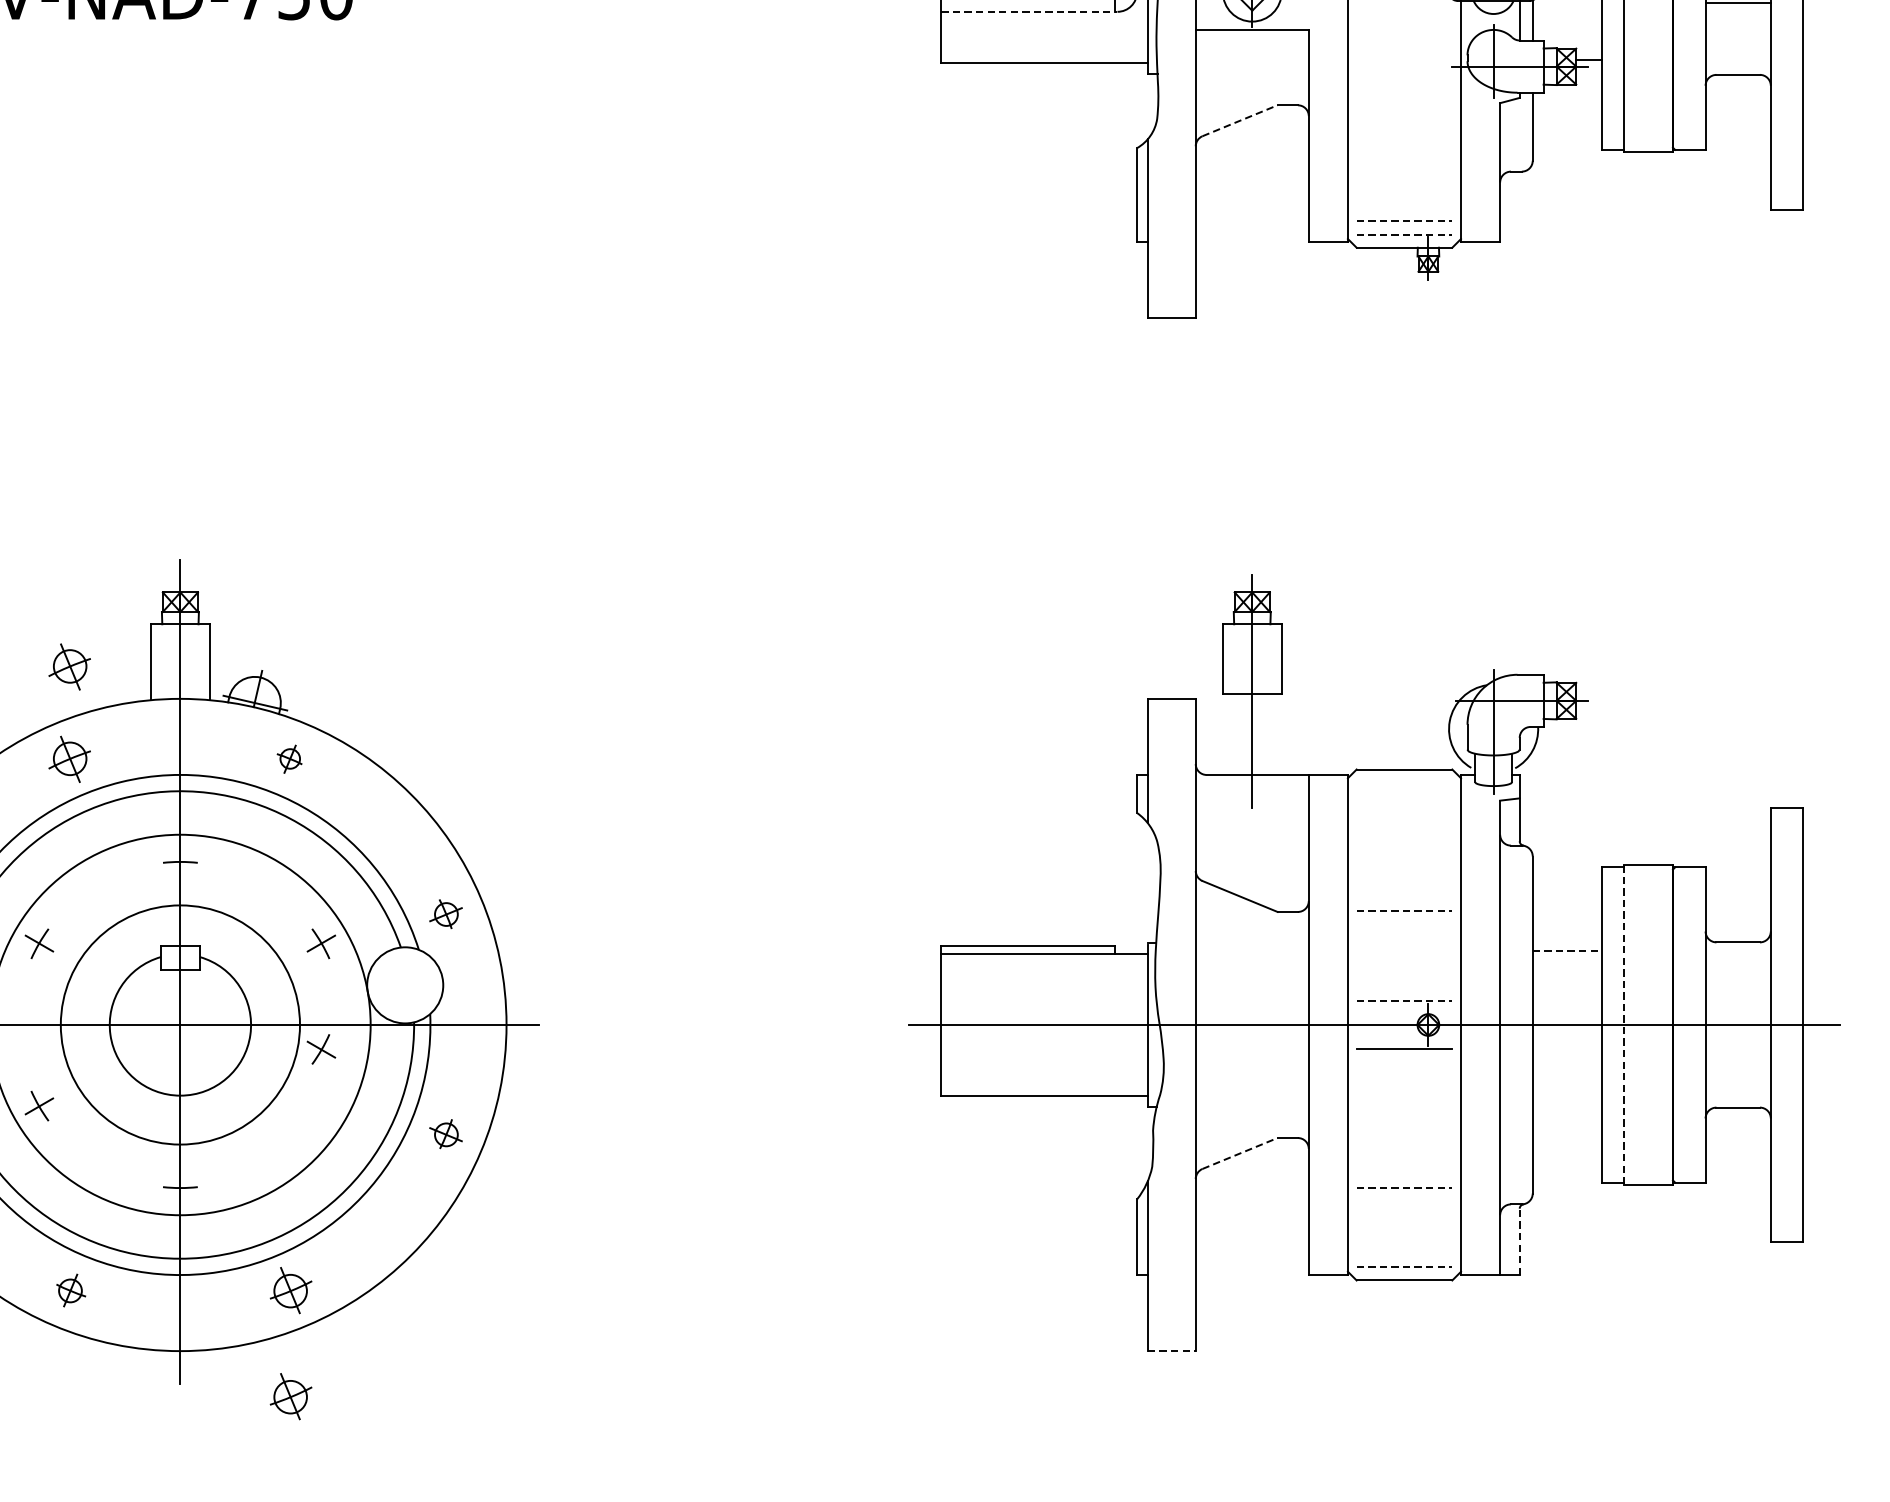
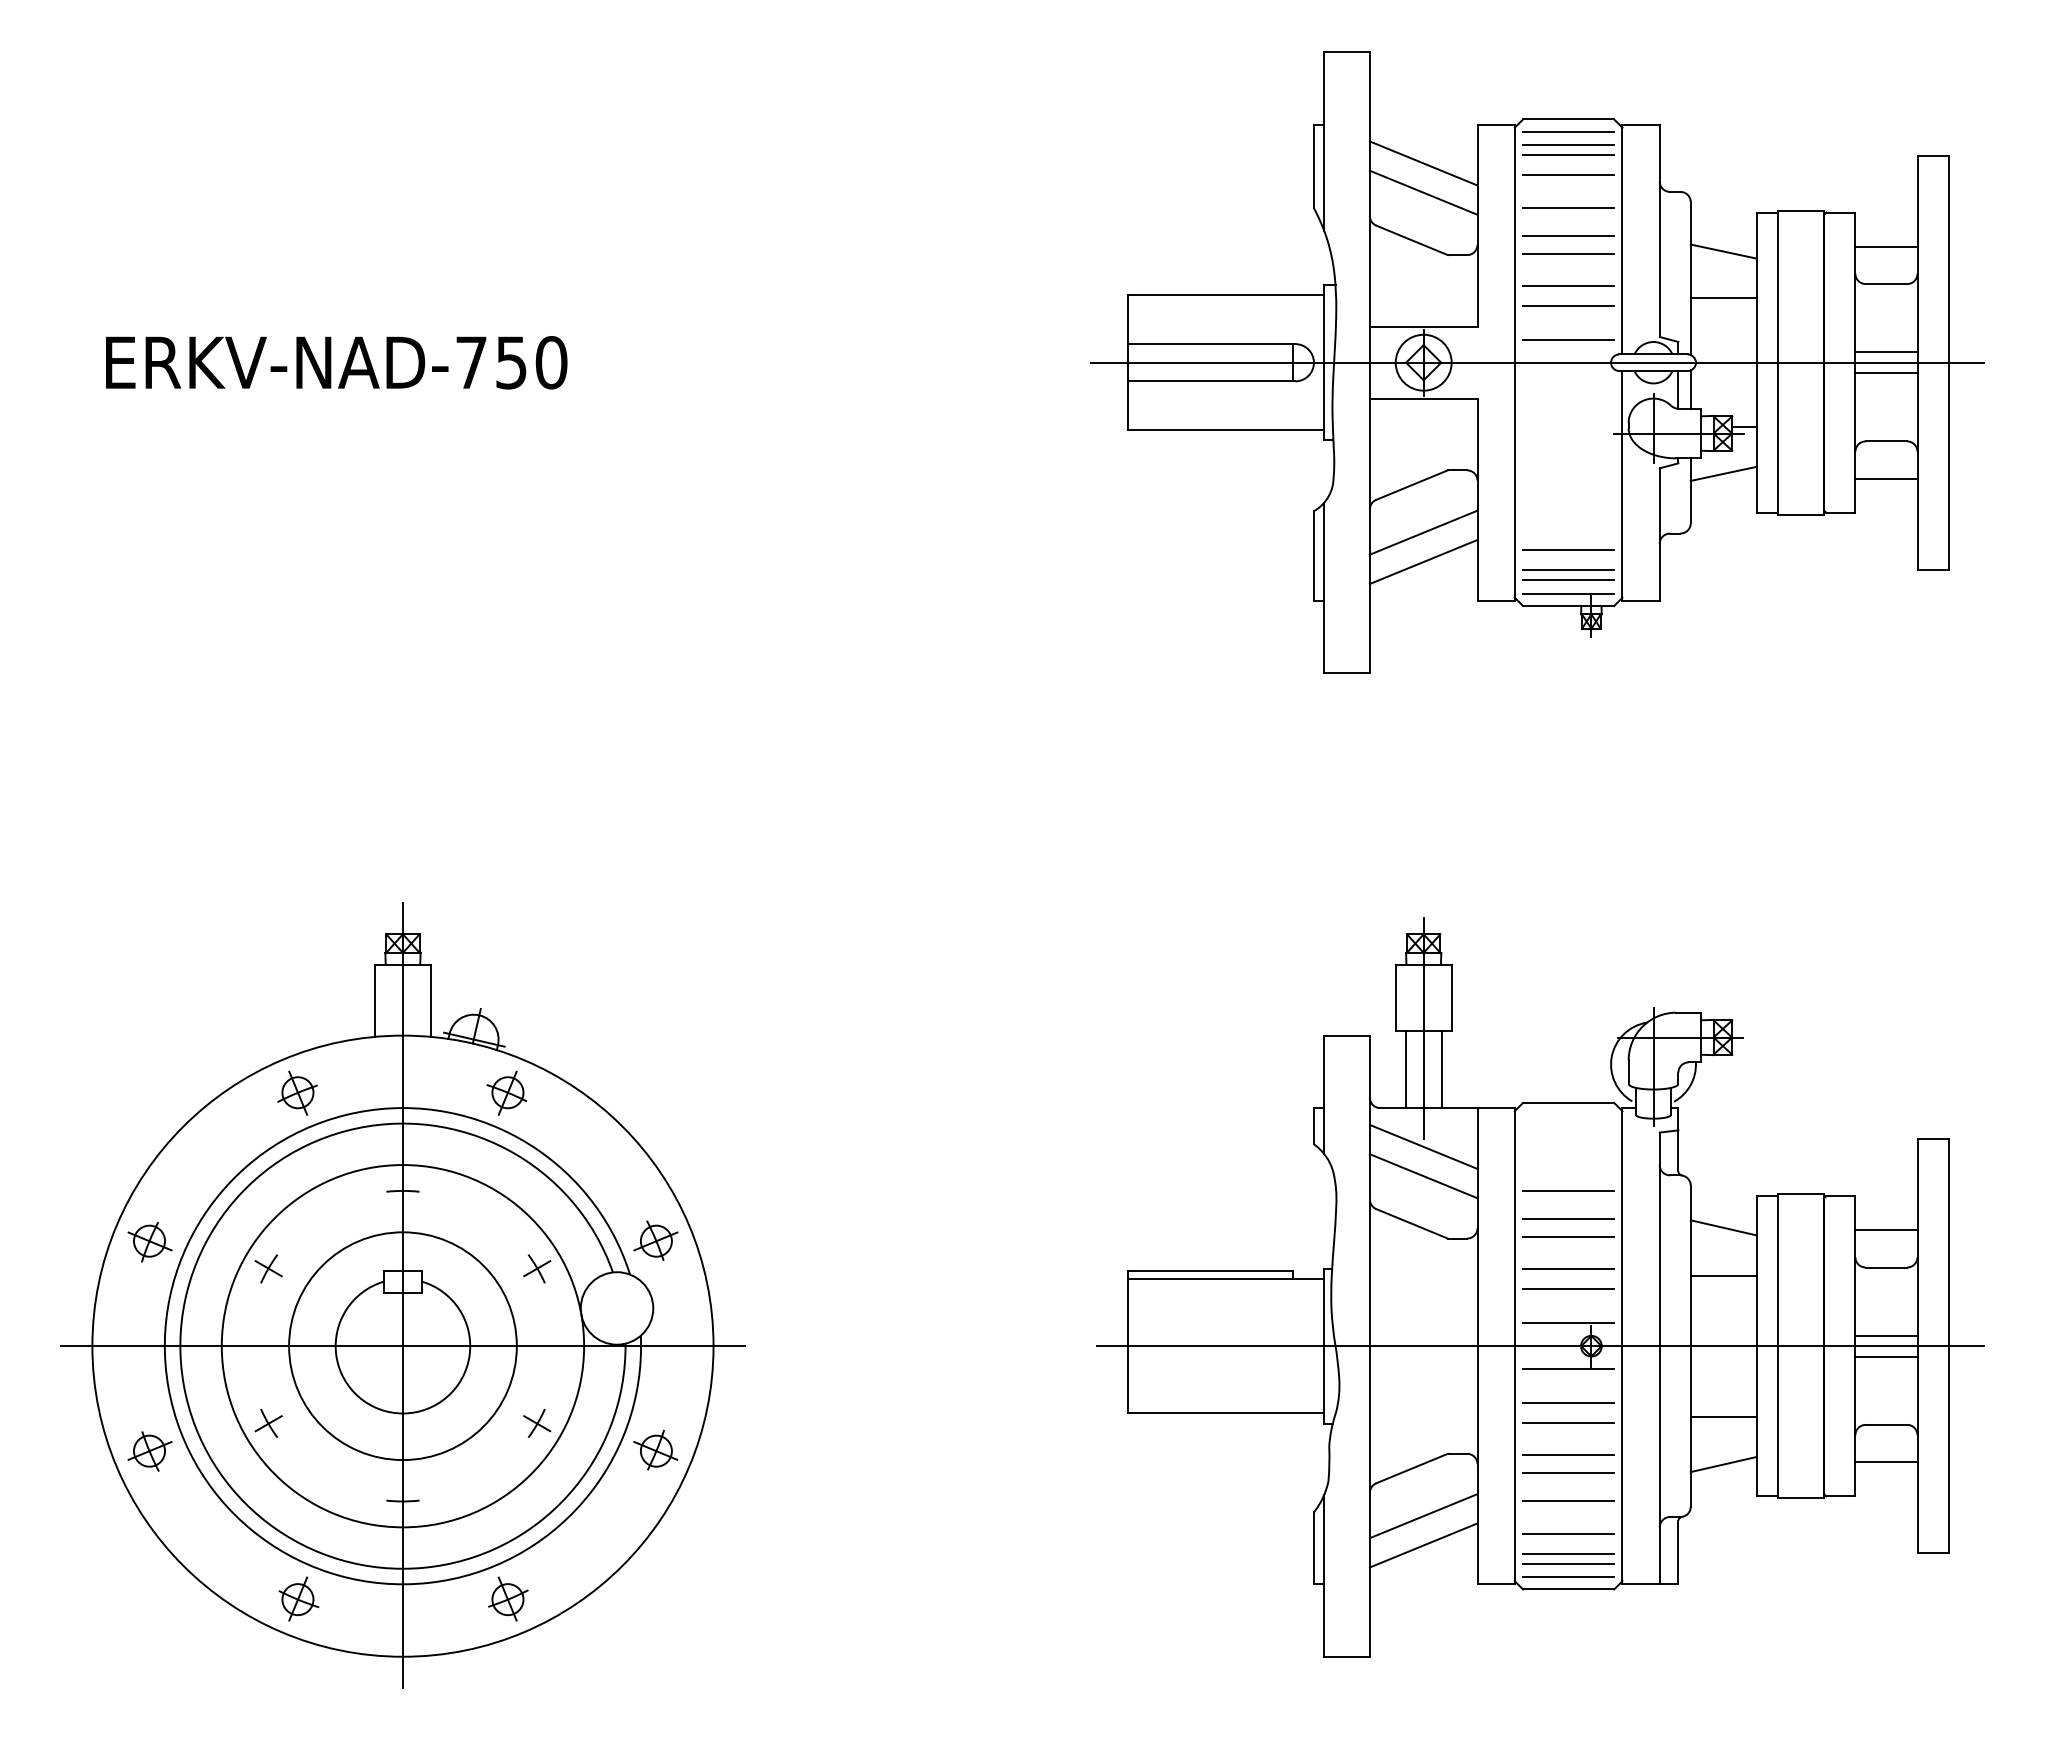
line: (1029, 11) -> (1211, 381), dashed -> solid
line: (1567, 108) -> (1723, 473), added
line: (1738, 113) -> (1886, 478), added
line: (1240, 121) -> (1412, 485), dashed -> solid
line: (1252, 170) -> (1423, 532), added
line: (1404, 189) -> (1568, 550), added
line: (1252, 200) -> (1423, 561), added
line: (1404, 210) -> (1568, 570), added
line: (1404, 220) -> (1568, 580), dashed -> solid
line: (1404, 234) -> (1568, 593), dashed -> solid
part: (69, 666) -> (297, 1004), removed
line: (1233, 734) -> (1405, 1069), added
line: (1270, 734) -> (1441, 1069), added
part: (289, 758) -> (506, 1092), size x1.67
line: (1252, 815) -> (1423, 1146), added
line: (1252, 846) -> (1423, 1176), added
line: (1404, 862) -> (1568, 1191), added
line: (1404, 891) -> (1568, 1219), added
line: (1567, 900) -> (1723, 1227), added
line: (1738, 903) -> (1886, 1230), added
line: (1404, 910) -> (1568, 1237), dashed -> solid
part: (445, 914) -> (655, 1240), size x1.43
line: (1404, 944) -> (1568, 1269), added
line: (1568, 950) -> (1724, 1275), dashed -> solid
line: (1404, 965) -> (1568, 1289), added
line: (1404, 1001) -> (1568, 1323), dashed -> solid
line: (1738, 1013) -> (1886, 1335), added
line: (1623, 1025) -> (1777, 1346), dashed -> solid
line: (1738, 1035) -> (1886, 1356), added
part: (321, 1048) -> (537, 1422), moved
line: (1404, 1085) -> (1568, 1403), added
line: (1567, 1098) -> (1723, 1416), added
line: (1404, 1106) -> (1568, 1423), added
part: (445, 1133) -> (655, 1449), size x1.43
line: (1404, 1138) -> (1568, 1454), added
line: (1738, 1147) -> (1886, 1462), added
line: (1567, 1149) -> (1723, 1464), added
line: (1240, 1153) -> (1412, 1468), dashed -> solid
line: (1404, 1158) -> (1568, 1473), added
line: (1404, 1188) -> (1568, 1501), dashed -> solid
line: (1252, 1203) -> (1423, 1516), added
line: (1404, 1221) -> (1568, 1533), added
line: (1252, 1234) -> (1423, 1545), added
line: (1519, 1241) -> (1678, 1552), dashed -> solid
line: (1404, 1242) -> (1568, 1553), added
line: (1404, 1253) -> (1568, 1563), added
line: (1404, 1266) -> (1568, 1576), dashed -> solid
part: (70, 1289) -> (298, 1598), size x1.43
line: (1172, 1350) -> (1347, 1656), dashed -> solid
part: (291, 1396) -> (508, 1699), removed

